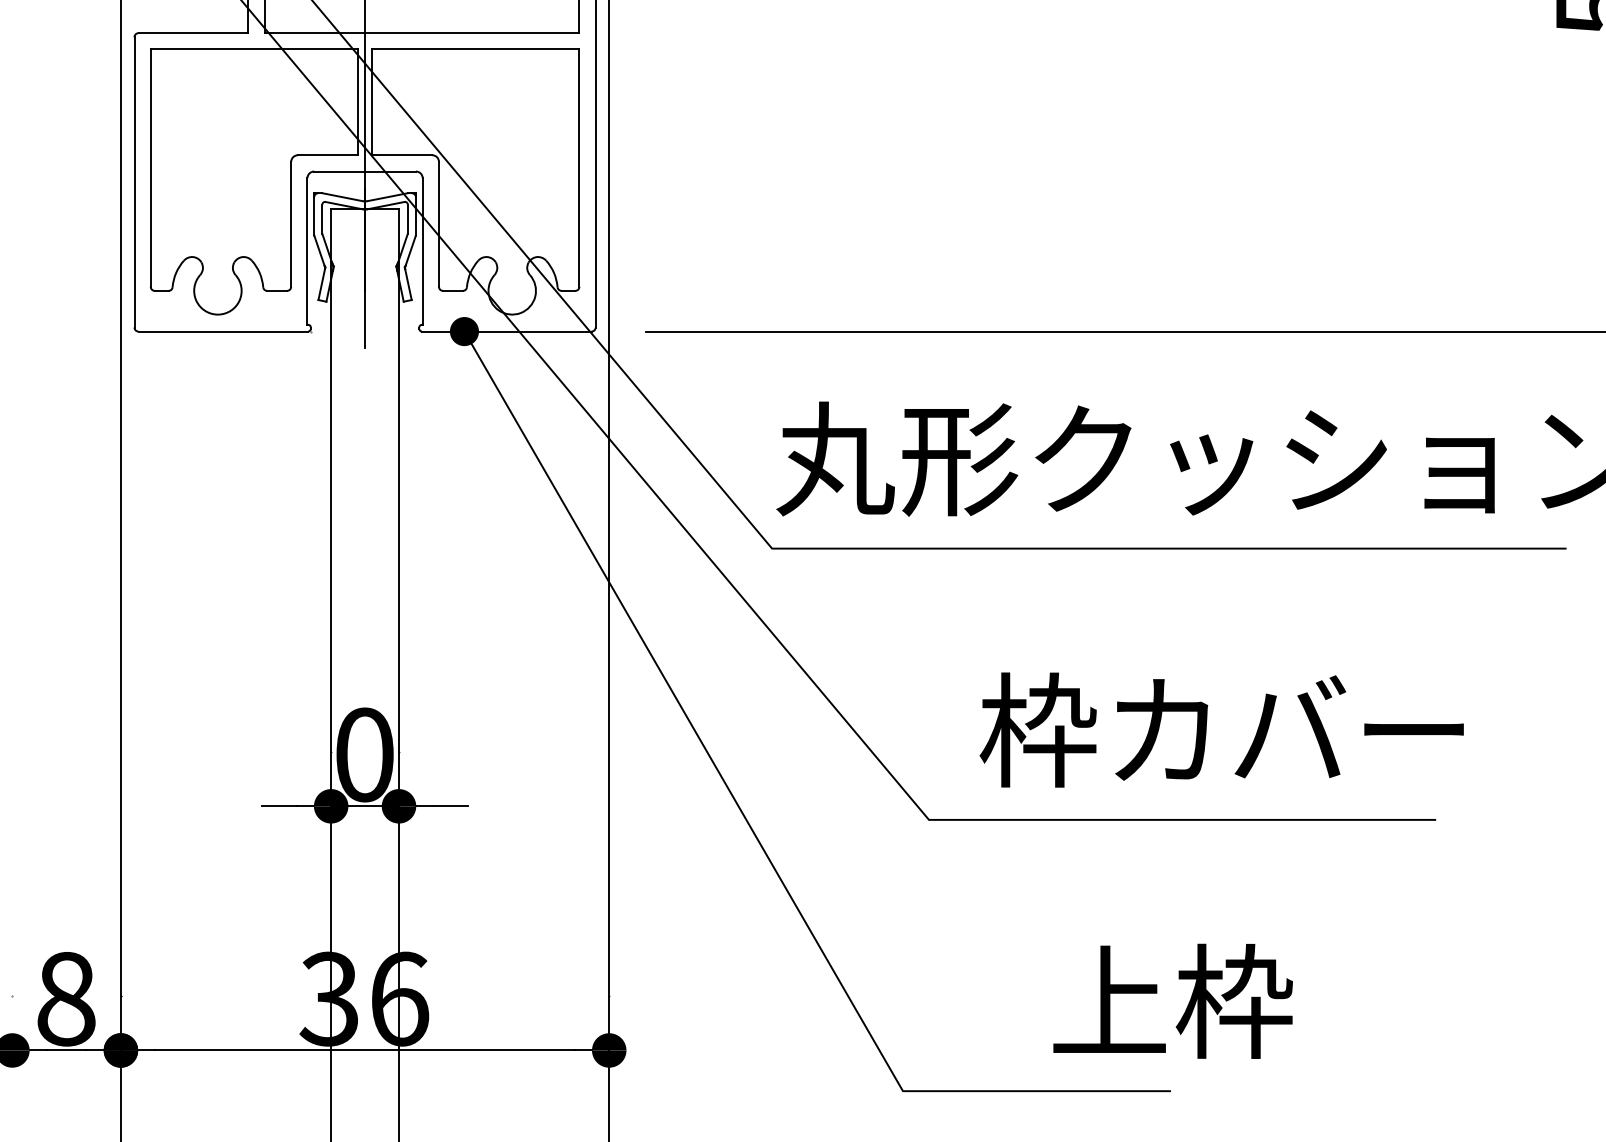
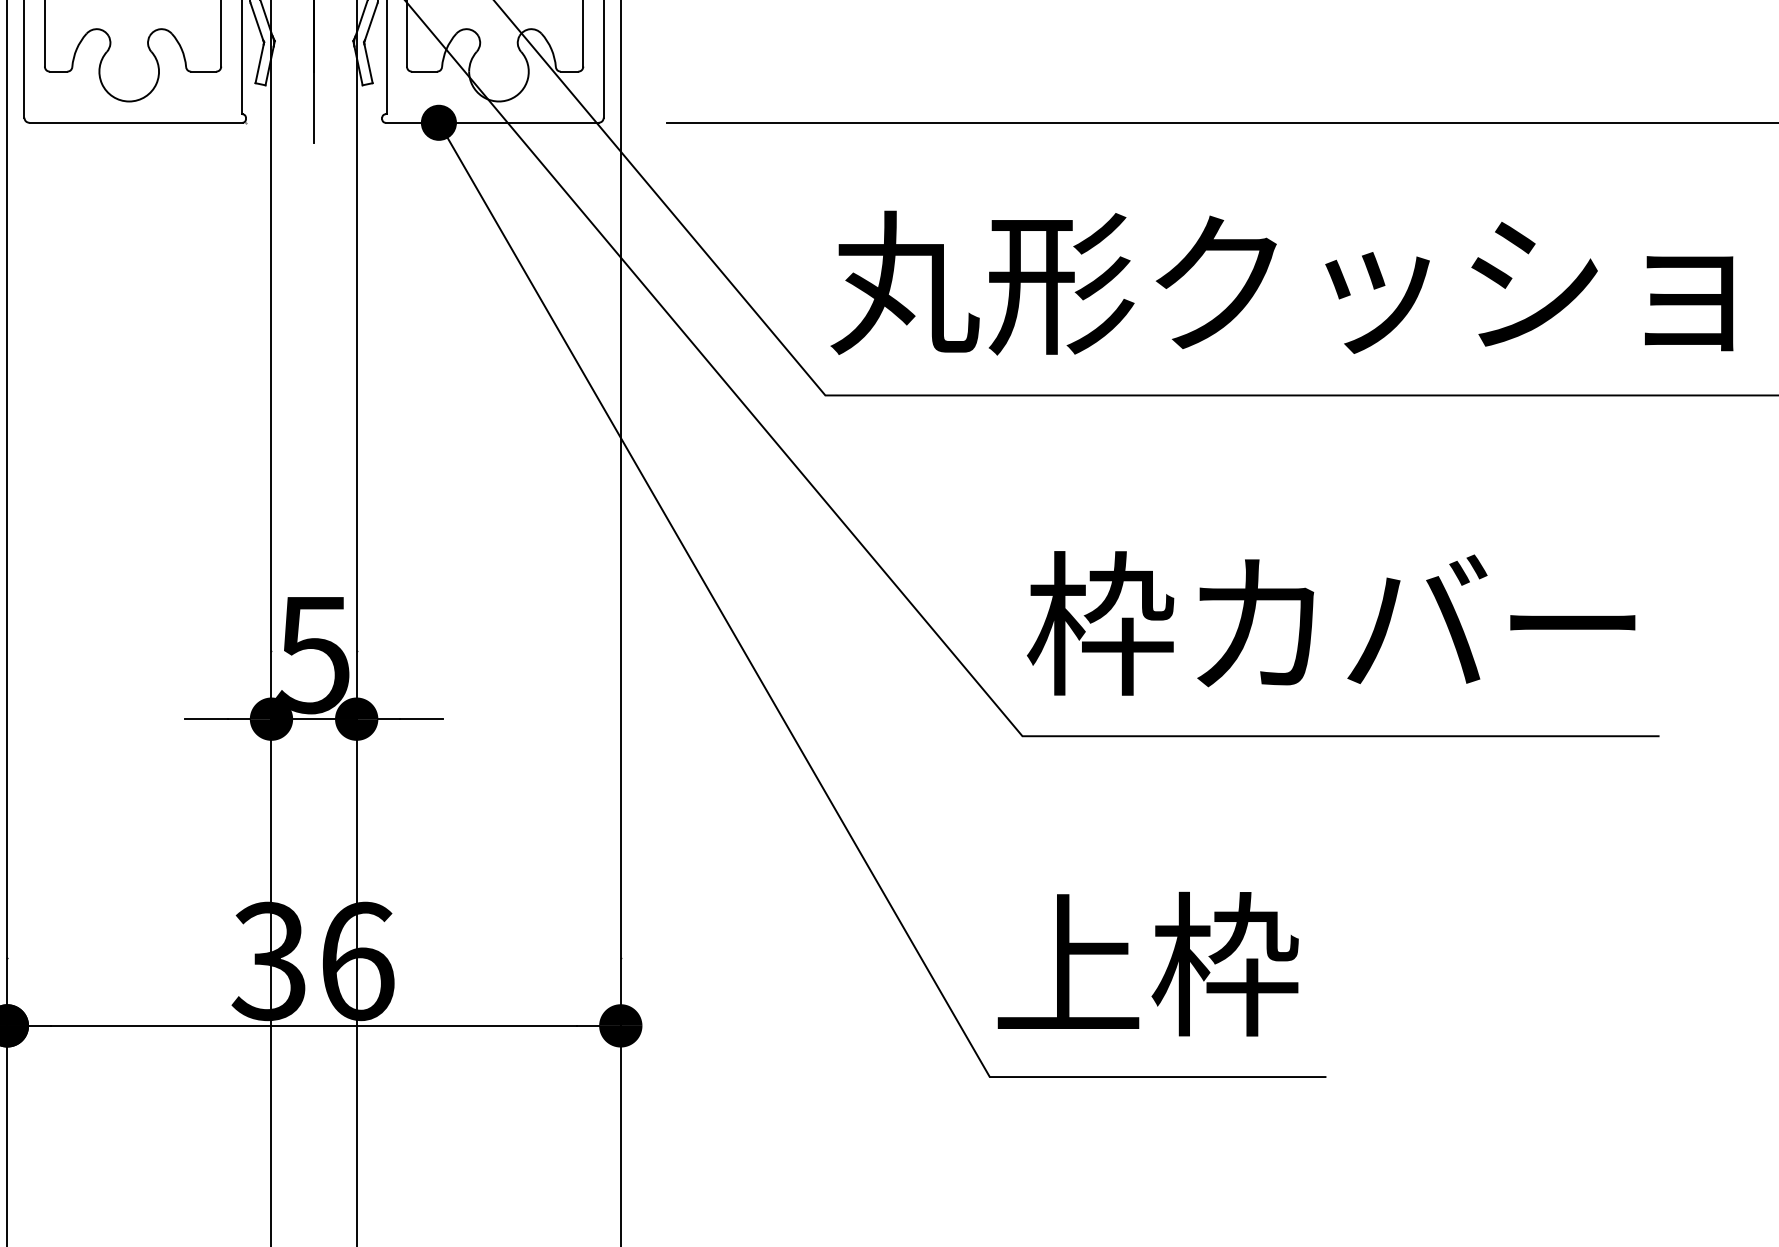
text: (1221, 729) -> (1330, 622), moved
text: (363, 754) -> (312, 654), 0 -> 5
text: (1172, 1000) -> (1147, 963), moved

